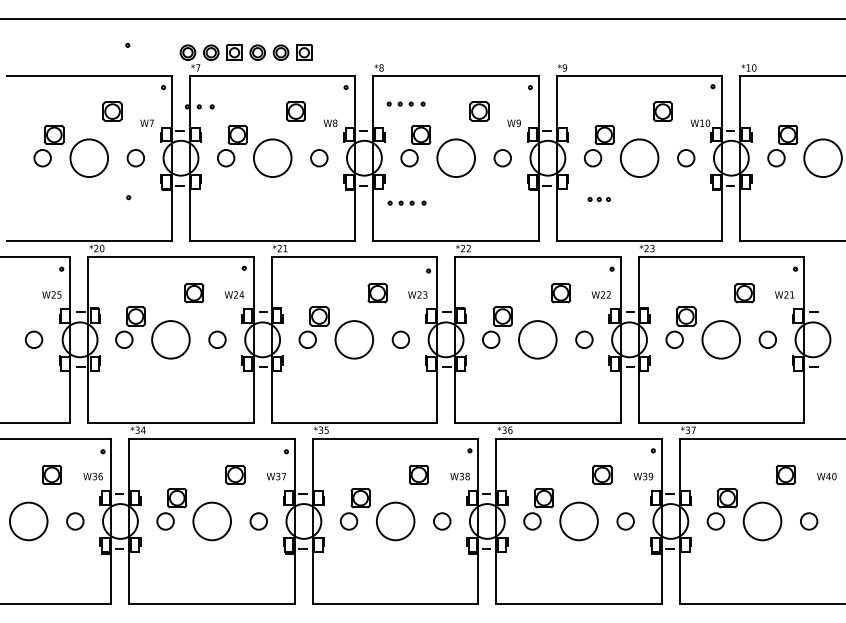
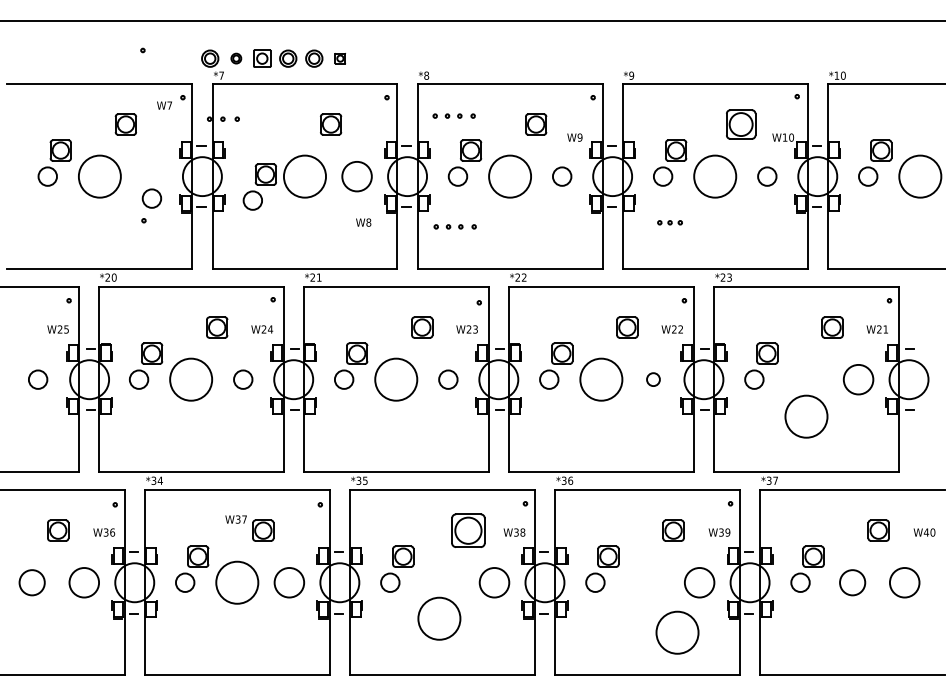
part: (211, 52) -> (236, 58), size x0.6
part: (304, 52) -> (340, 58), size x0.6
part: (663, 111) -> (741, 124), size x1.4
text: (147, 123) -> (164, 105), moved
text: (330, 123) -> (363, 222), moved
part: (232, 145) -> (259, 186), moved
circle: (135, 158) -> (151, 198), moved
circle: (318, 158) -> (356, 176), size x1.6
circle: (584, 339) -> (653, 379), size x0.7
circle: (721, 339) -> (806, 416), moved
circle: (767, 339) -> (858, 379), size x1.6
part: (418, 474) -> (468, 530), size x1.6
text: (275, 476) -> (235, 519), moved
circle: (29, 521) -> (32, 582), size x0.6
circle: (75, 521) -> (84, 582), size x1.6
circle: (258, 521) -> (289, 582), size x1.6
circle: (395, 521) -> (439, 618), moved
circle: (442, 521) -> (494, 582), size x1.6
circle: (579, 521) -> (677, 632), moved
circle: (625, 521) -> (699, 582), size x1.6
circle: (762, 521) -> (852, 582), size x0.6
circle: (808, 521) -> (904, 582), size x1.6

